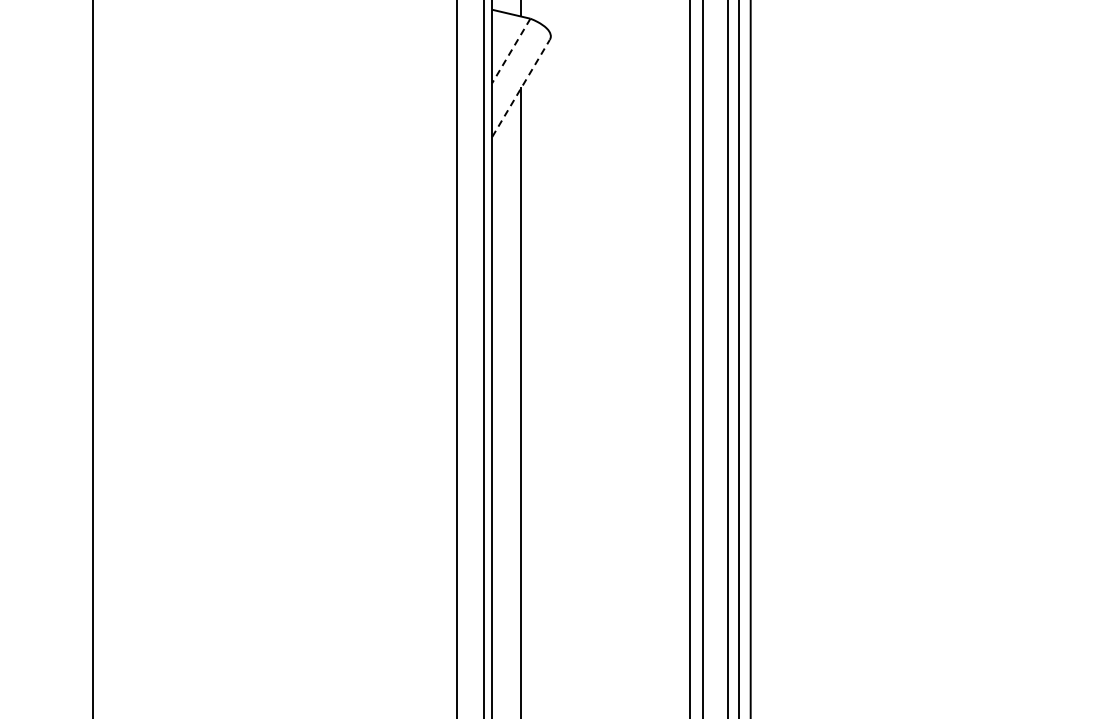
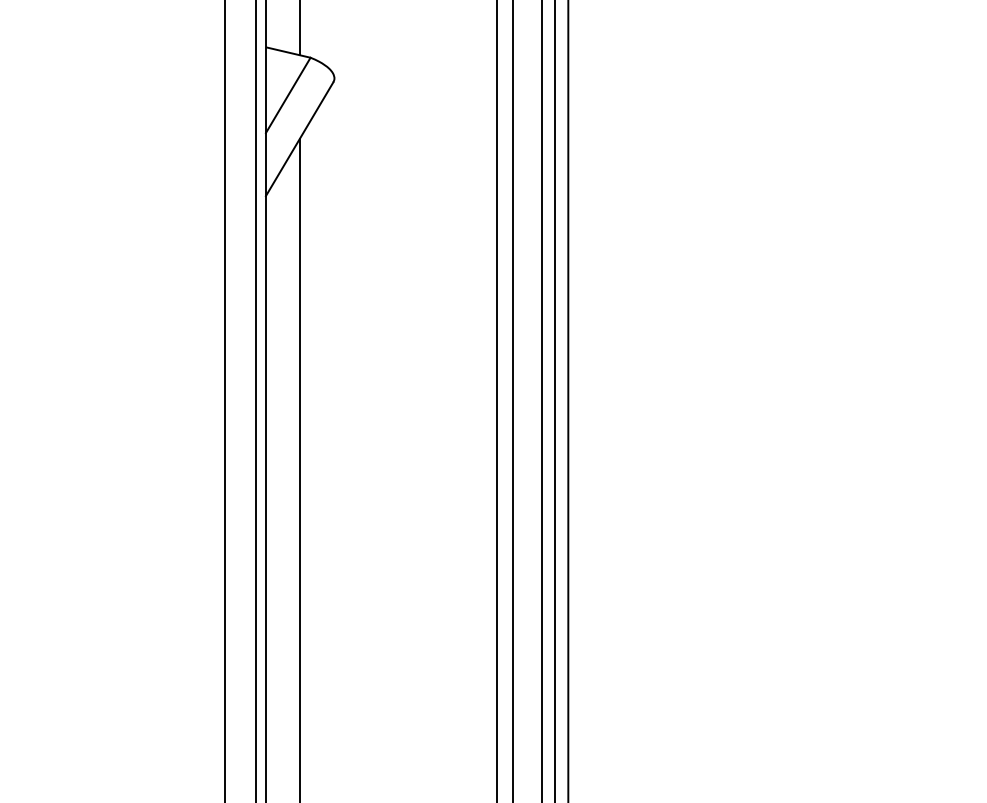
line: (511, 51) -> (288, 96), dashed -> solid
line: (521, 87) -> (300, 138), dashed -> solid

